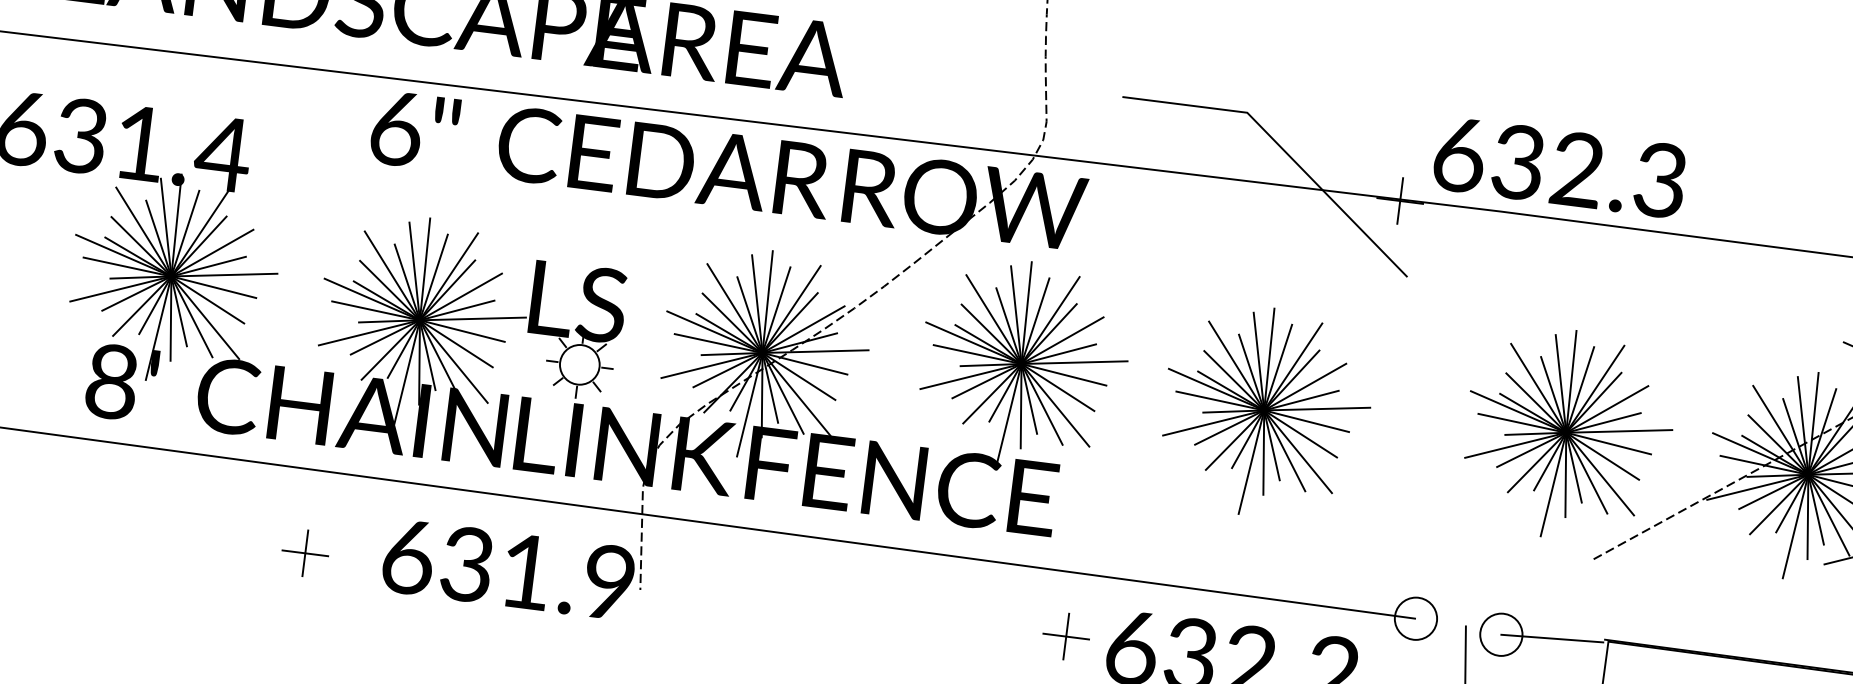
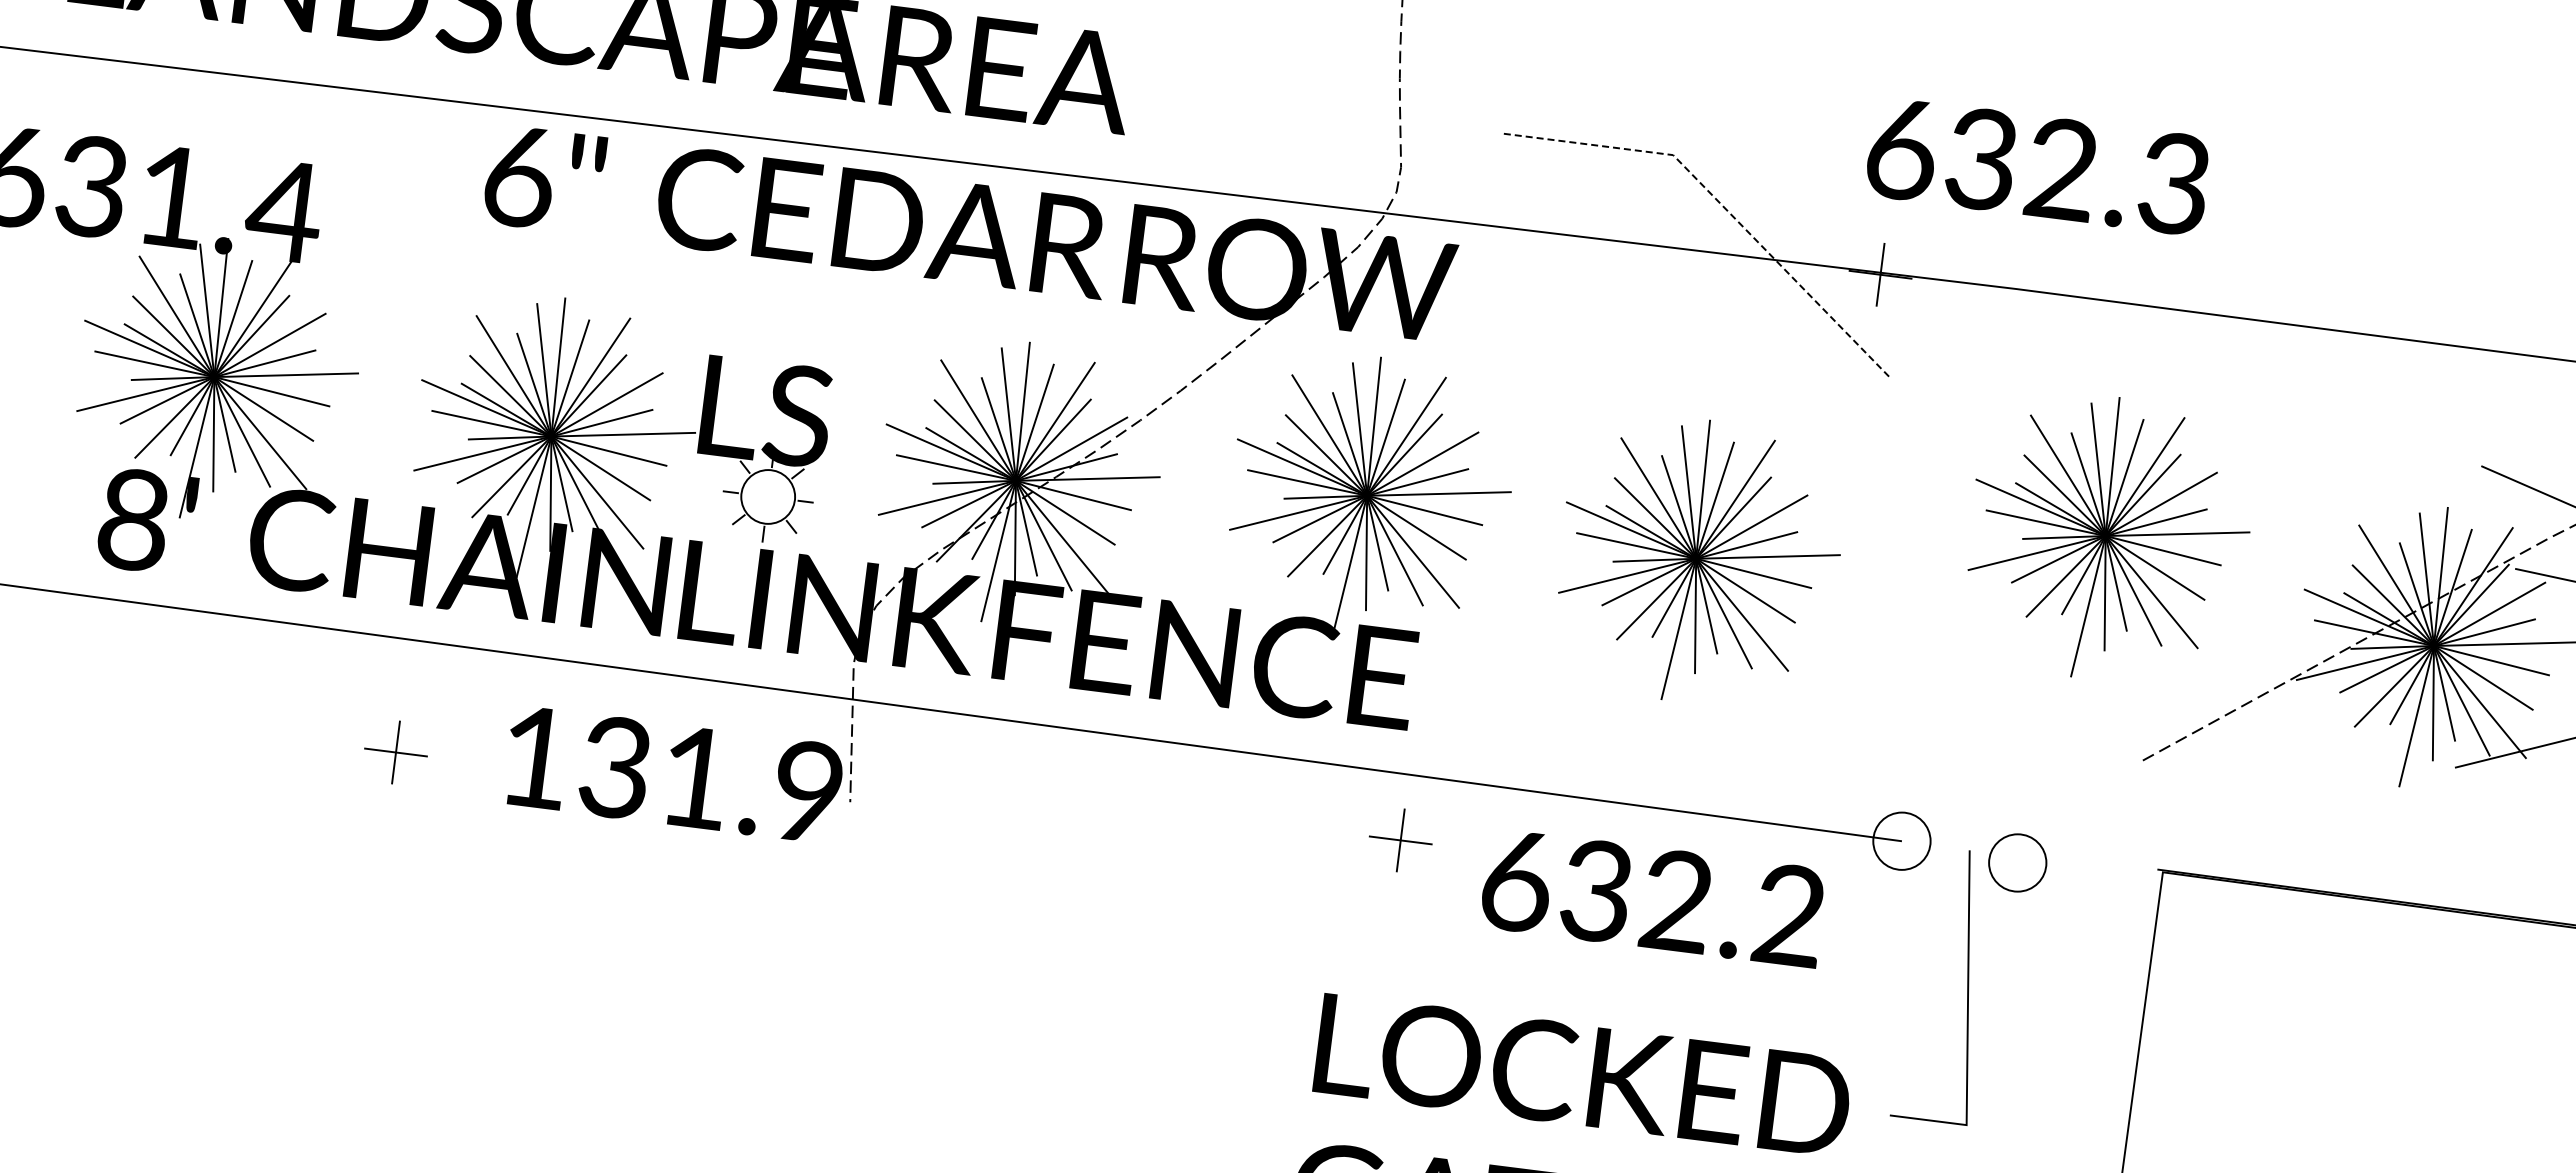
line: (1282, 149) -> (1721, 205), solid -> dashed
text: (1559, 168) -> (2037, 167), moved
part: (1568, 433) -> (2108, 537), moved
text: (406, 558) -> (533, 759), 631.9 -> 131.9
part: (1066, 636) -> (1400, 840), moved
line: (1552, 638) -> (2086, 867), removed

